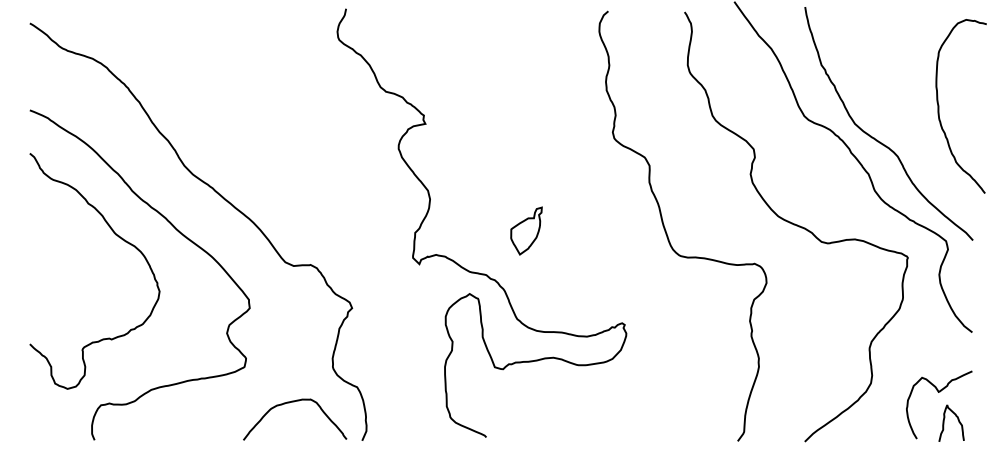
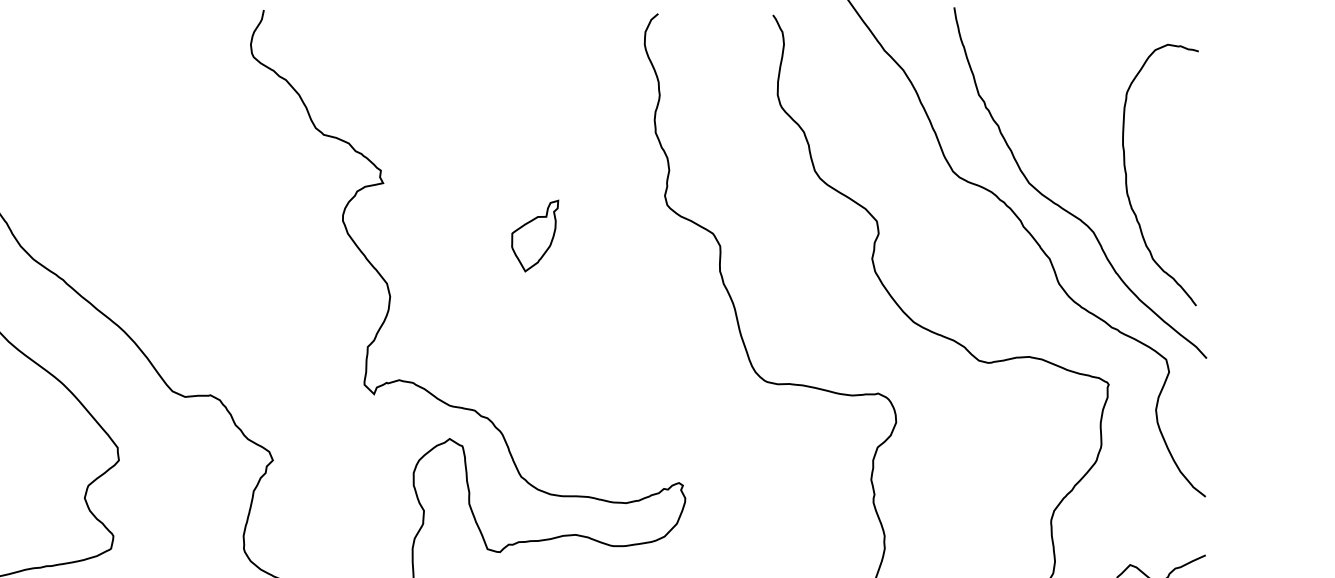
curve: (939, 106) -> (1127, 175), moved
part: (526, 230) -> (535, 235), moved

